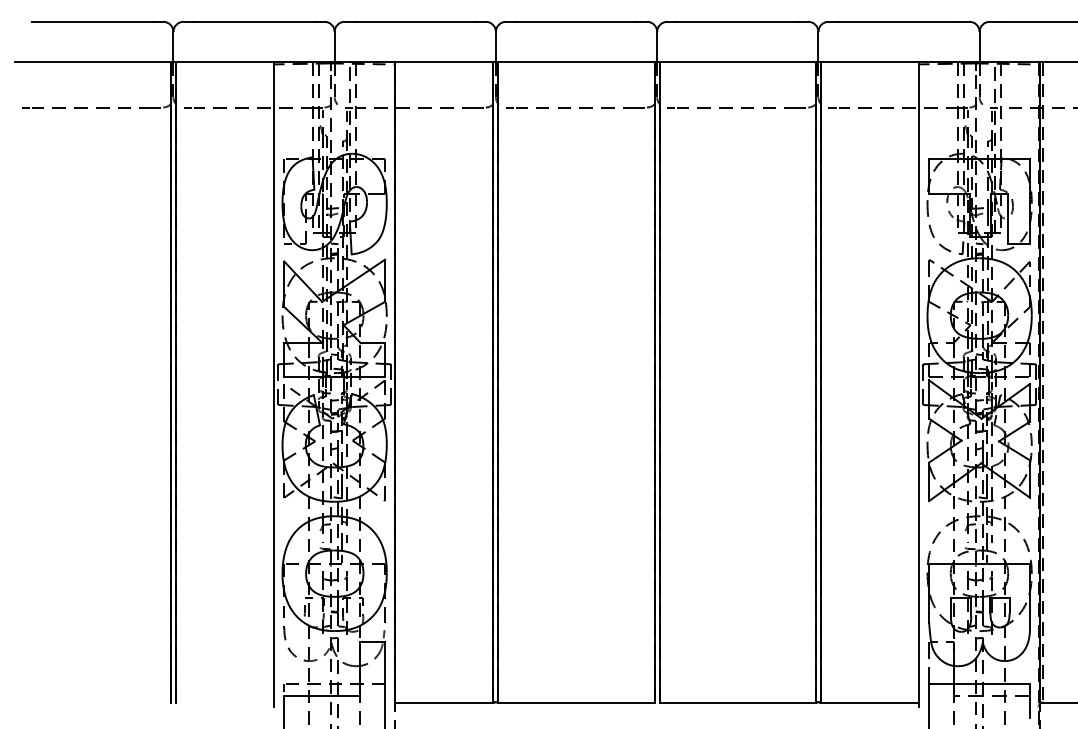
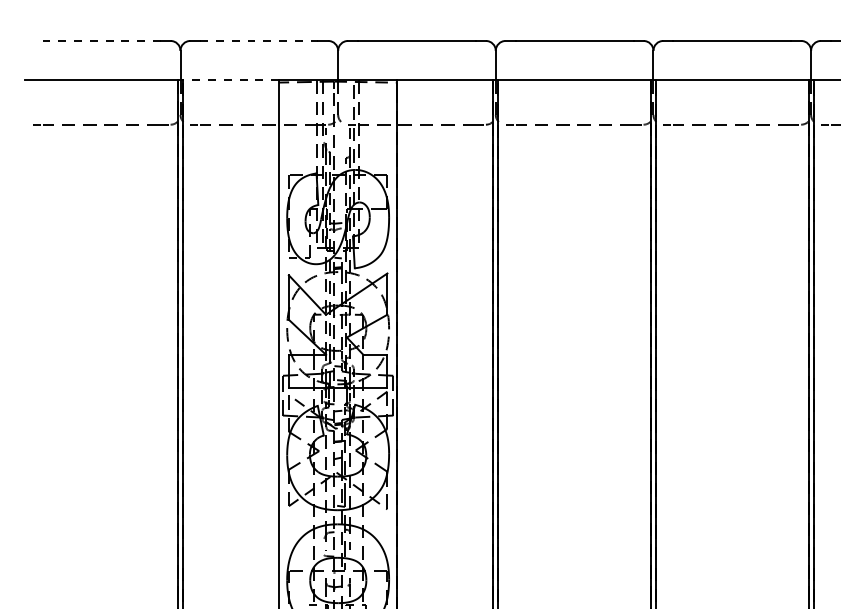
line: (92, 21) -> (101, 40), solid -> dashed
line: (253, 21) -> (258, 40), solid -> dashed
line: (224, 62) -> (230, 80), solid -> dashed

